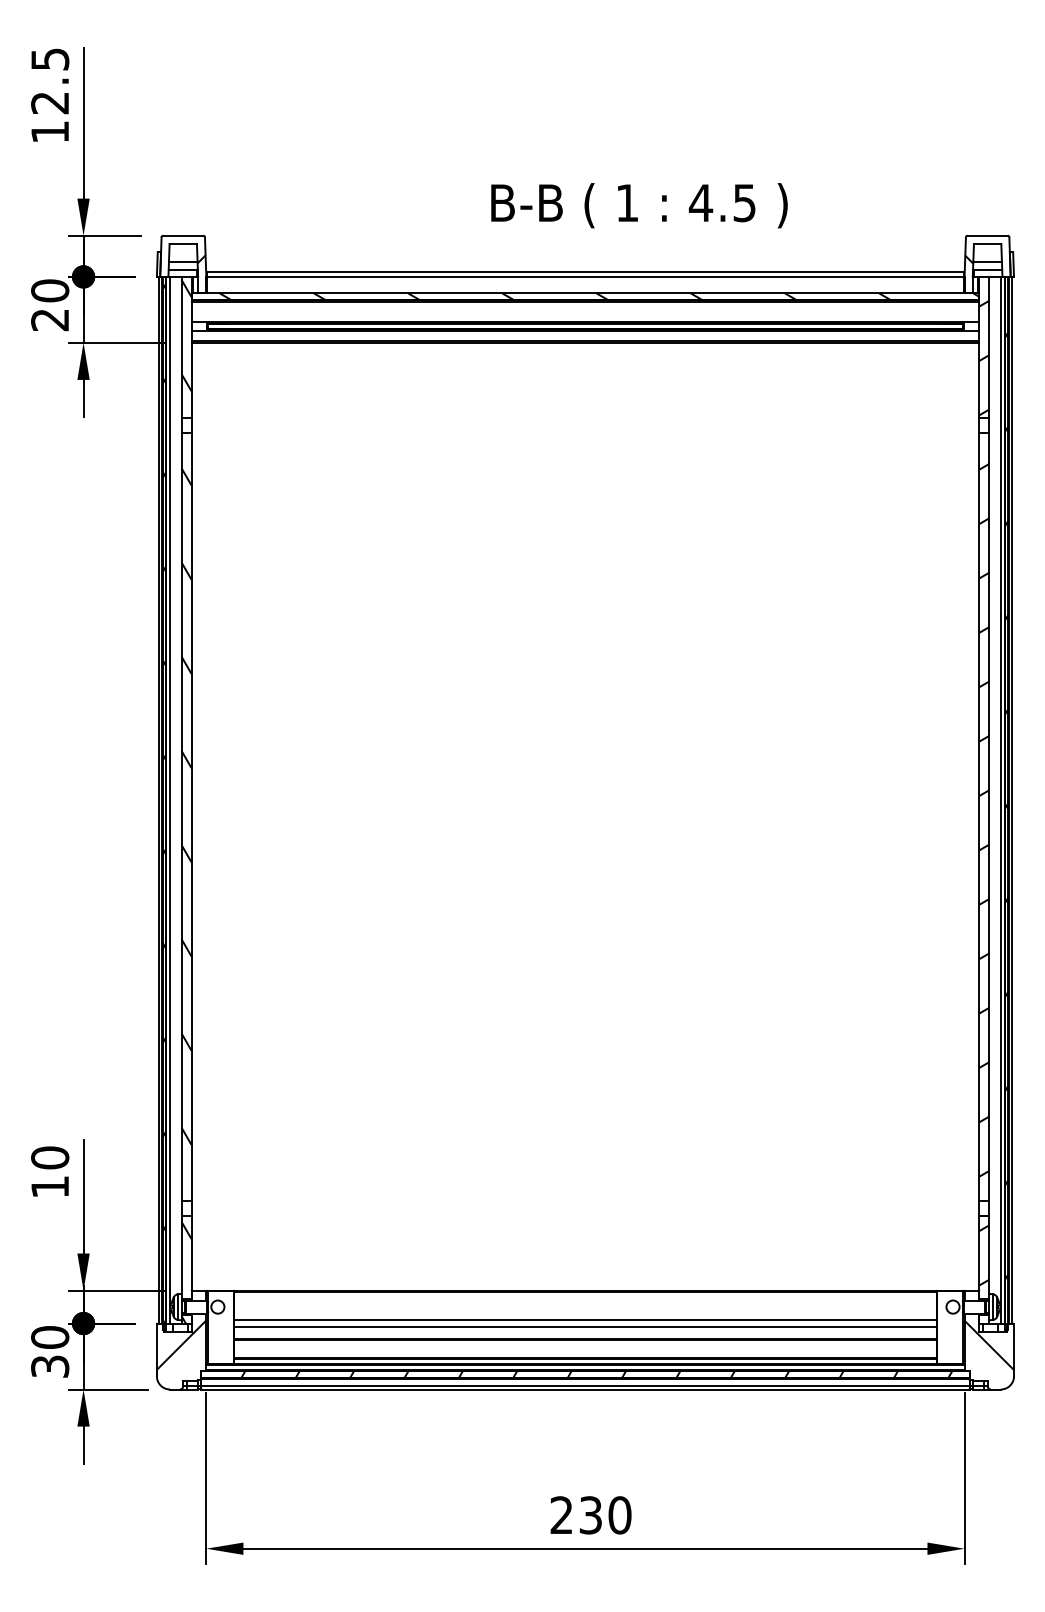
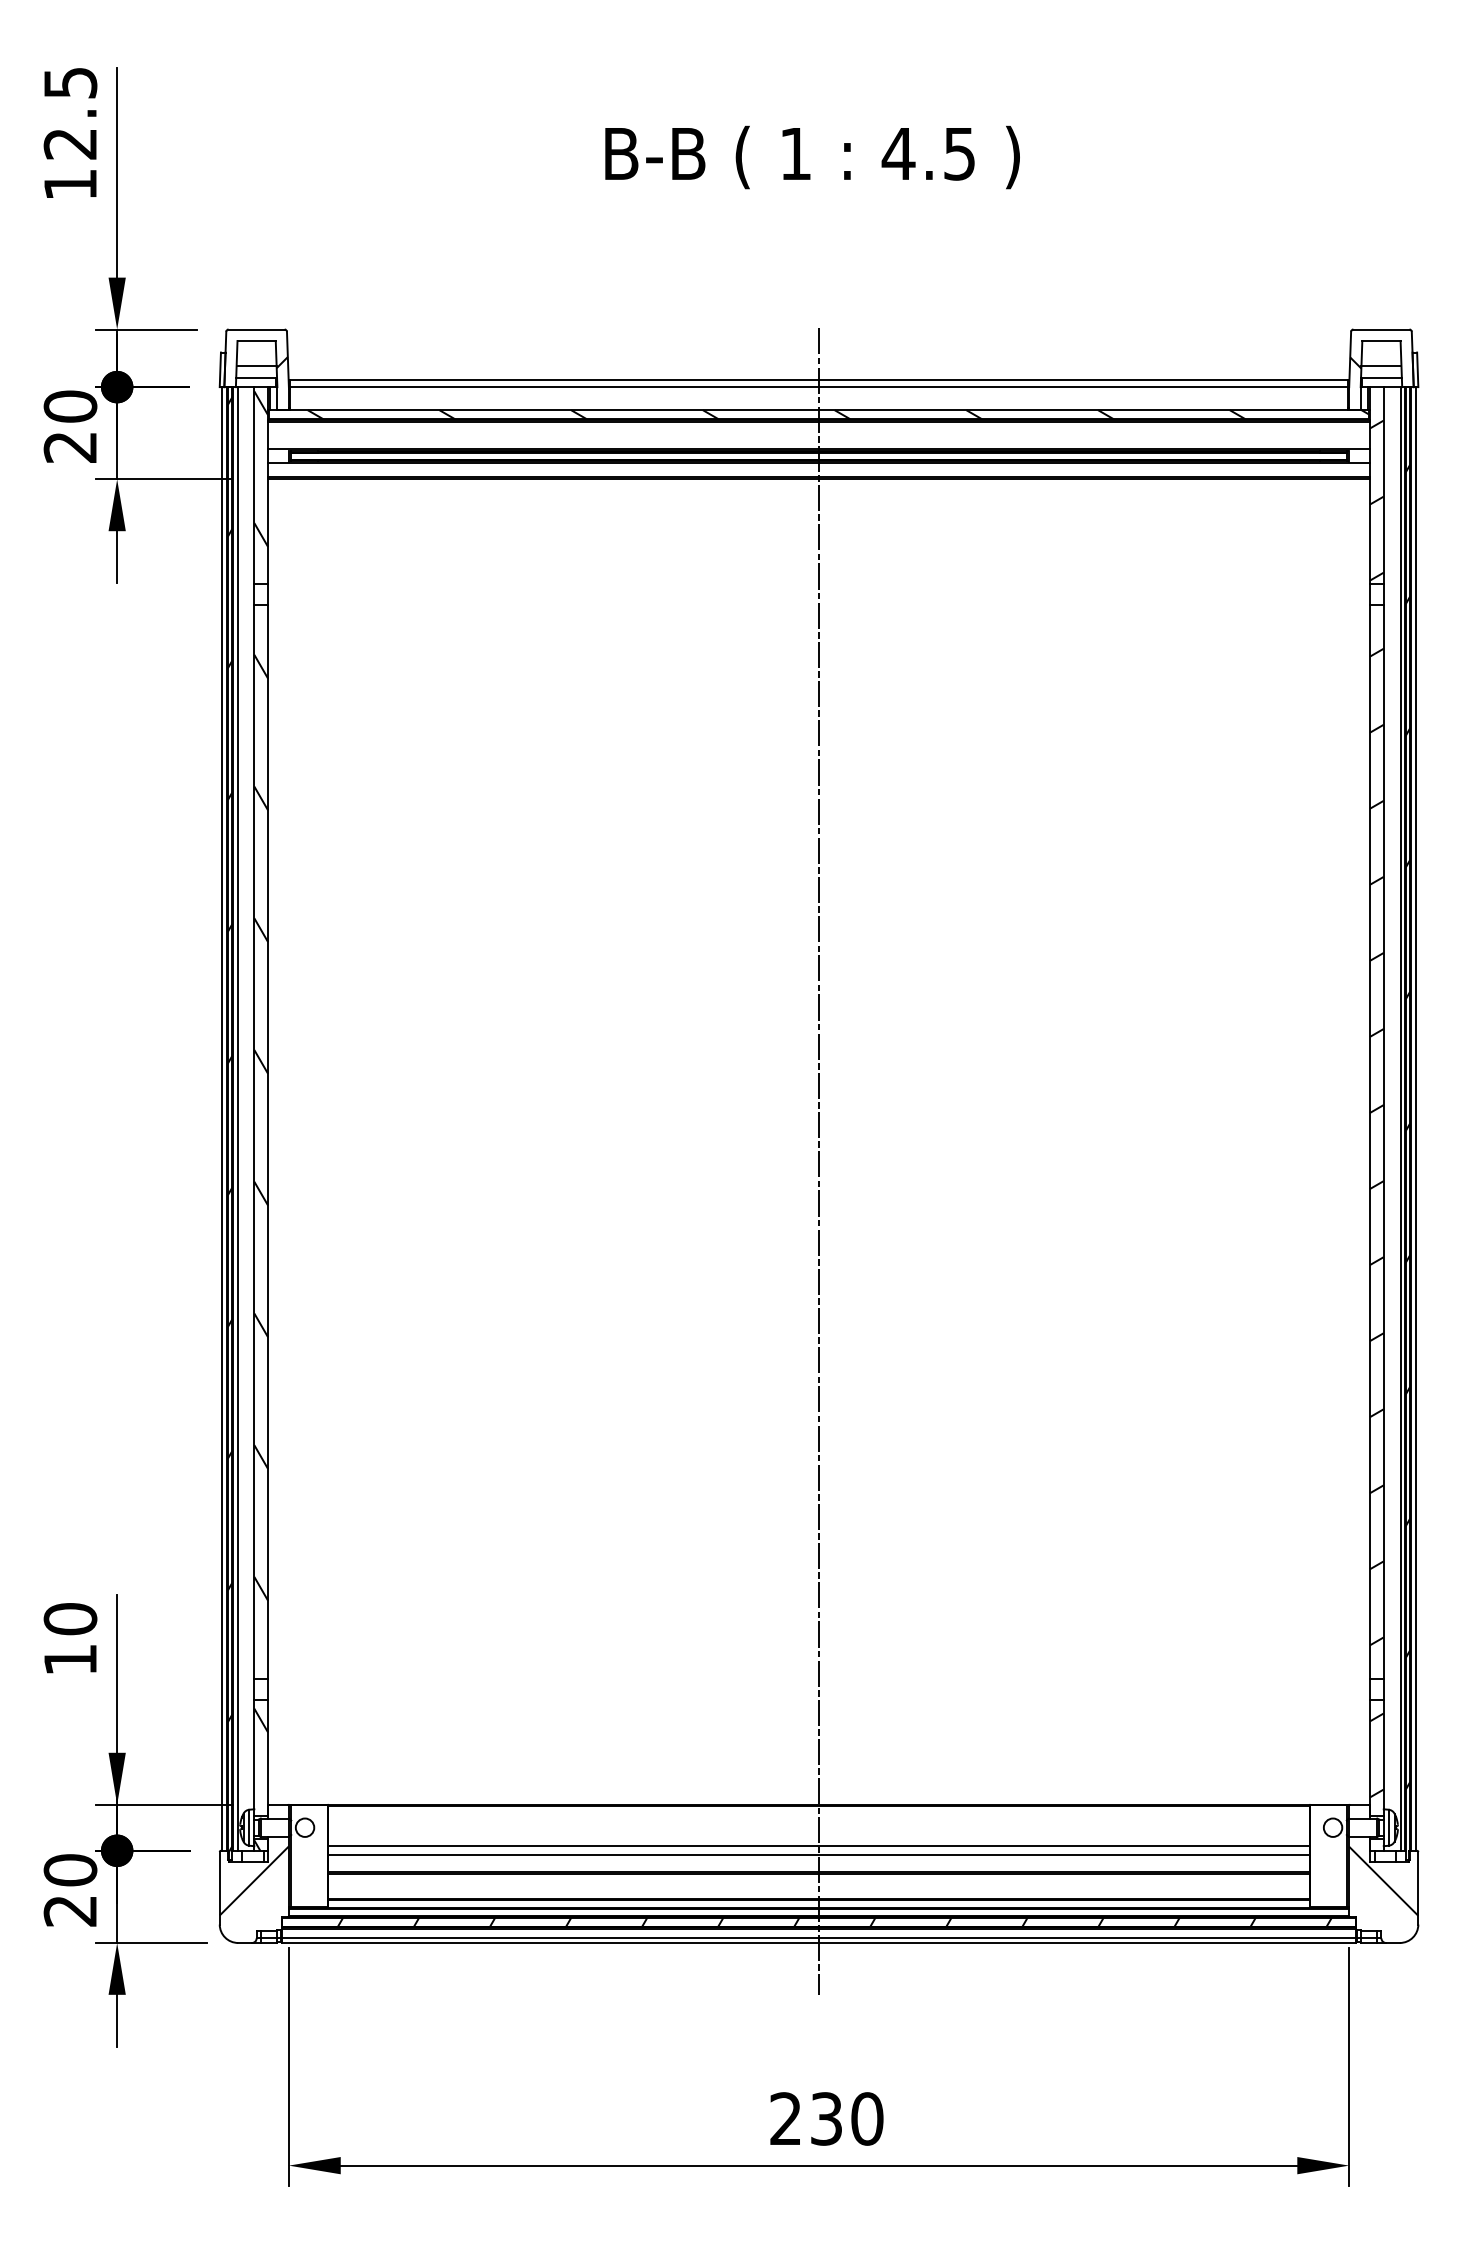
text: (639, 205) -> (812, 157), moved
line: (585, 830) -> (819, 1161), added
text: (50, 1366) -> (70, 1910), 30 -> 20

